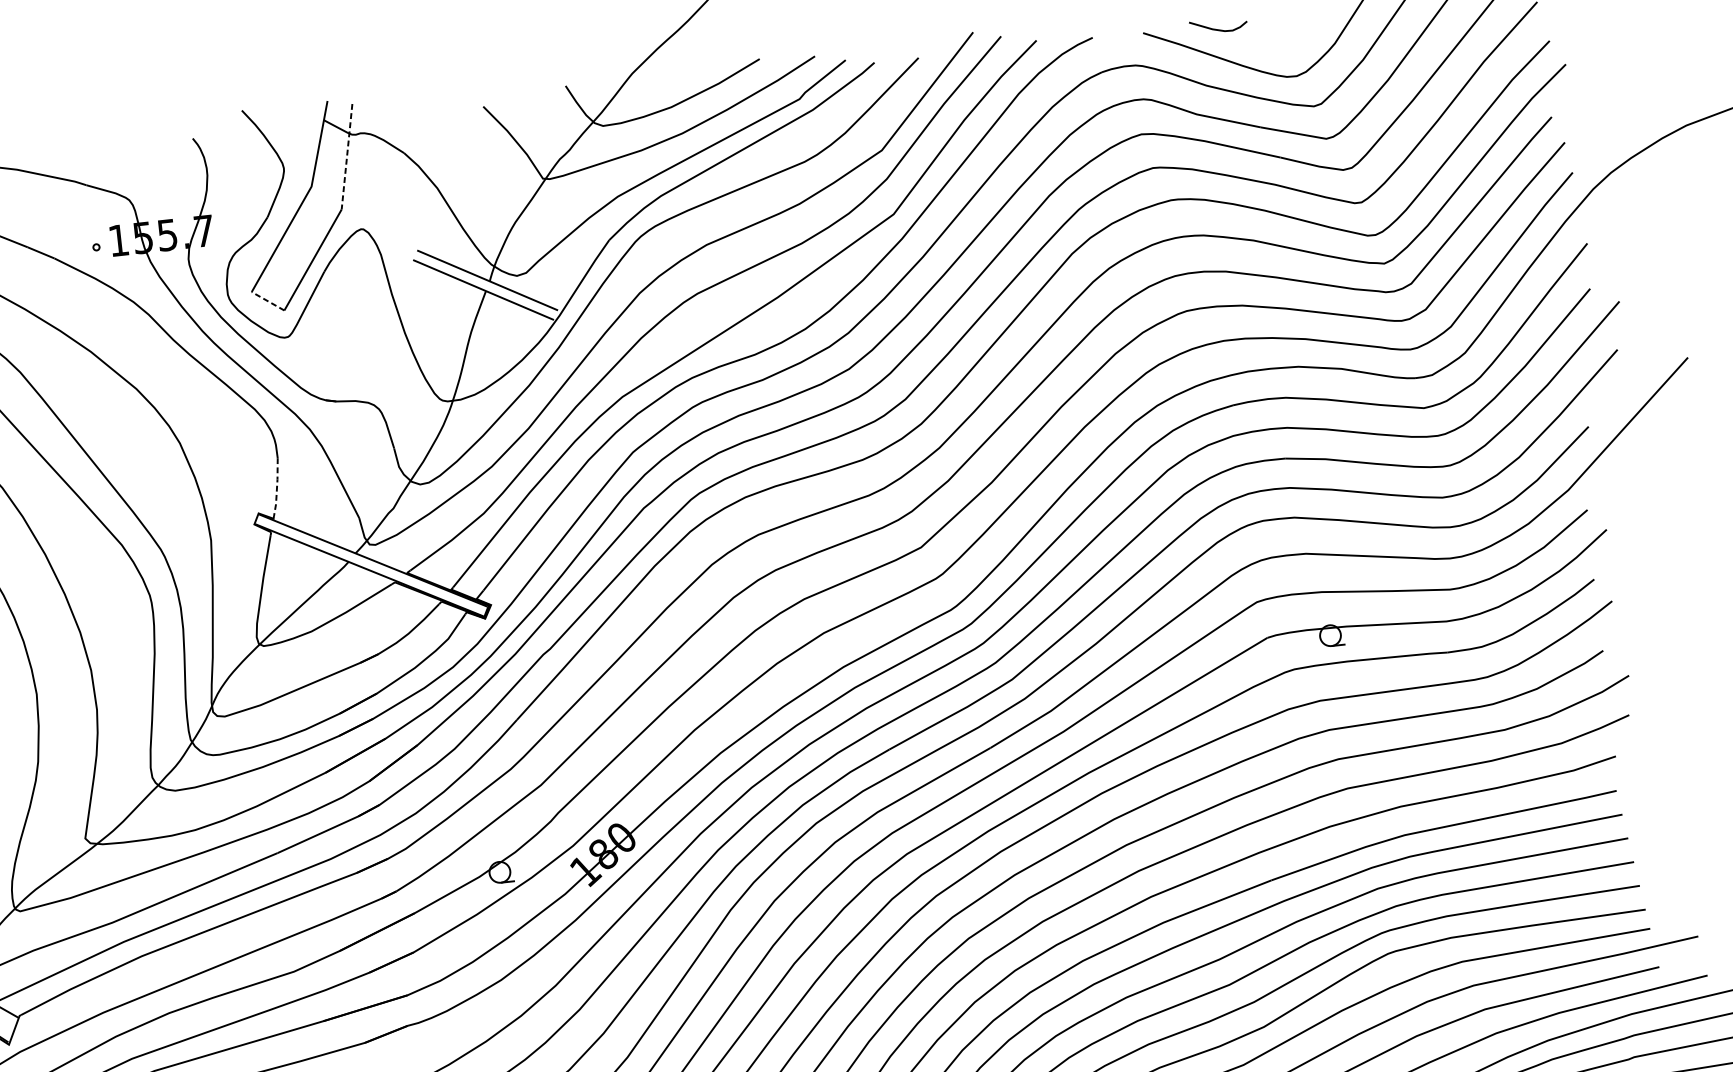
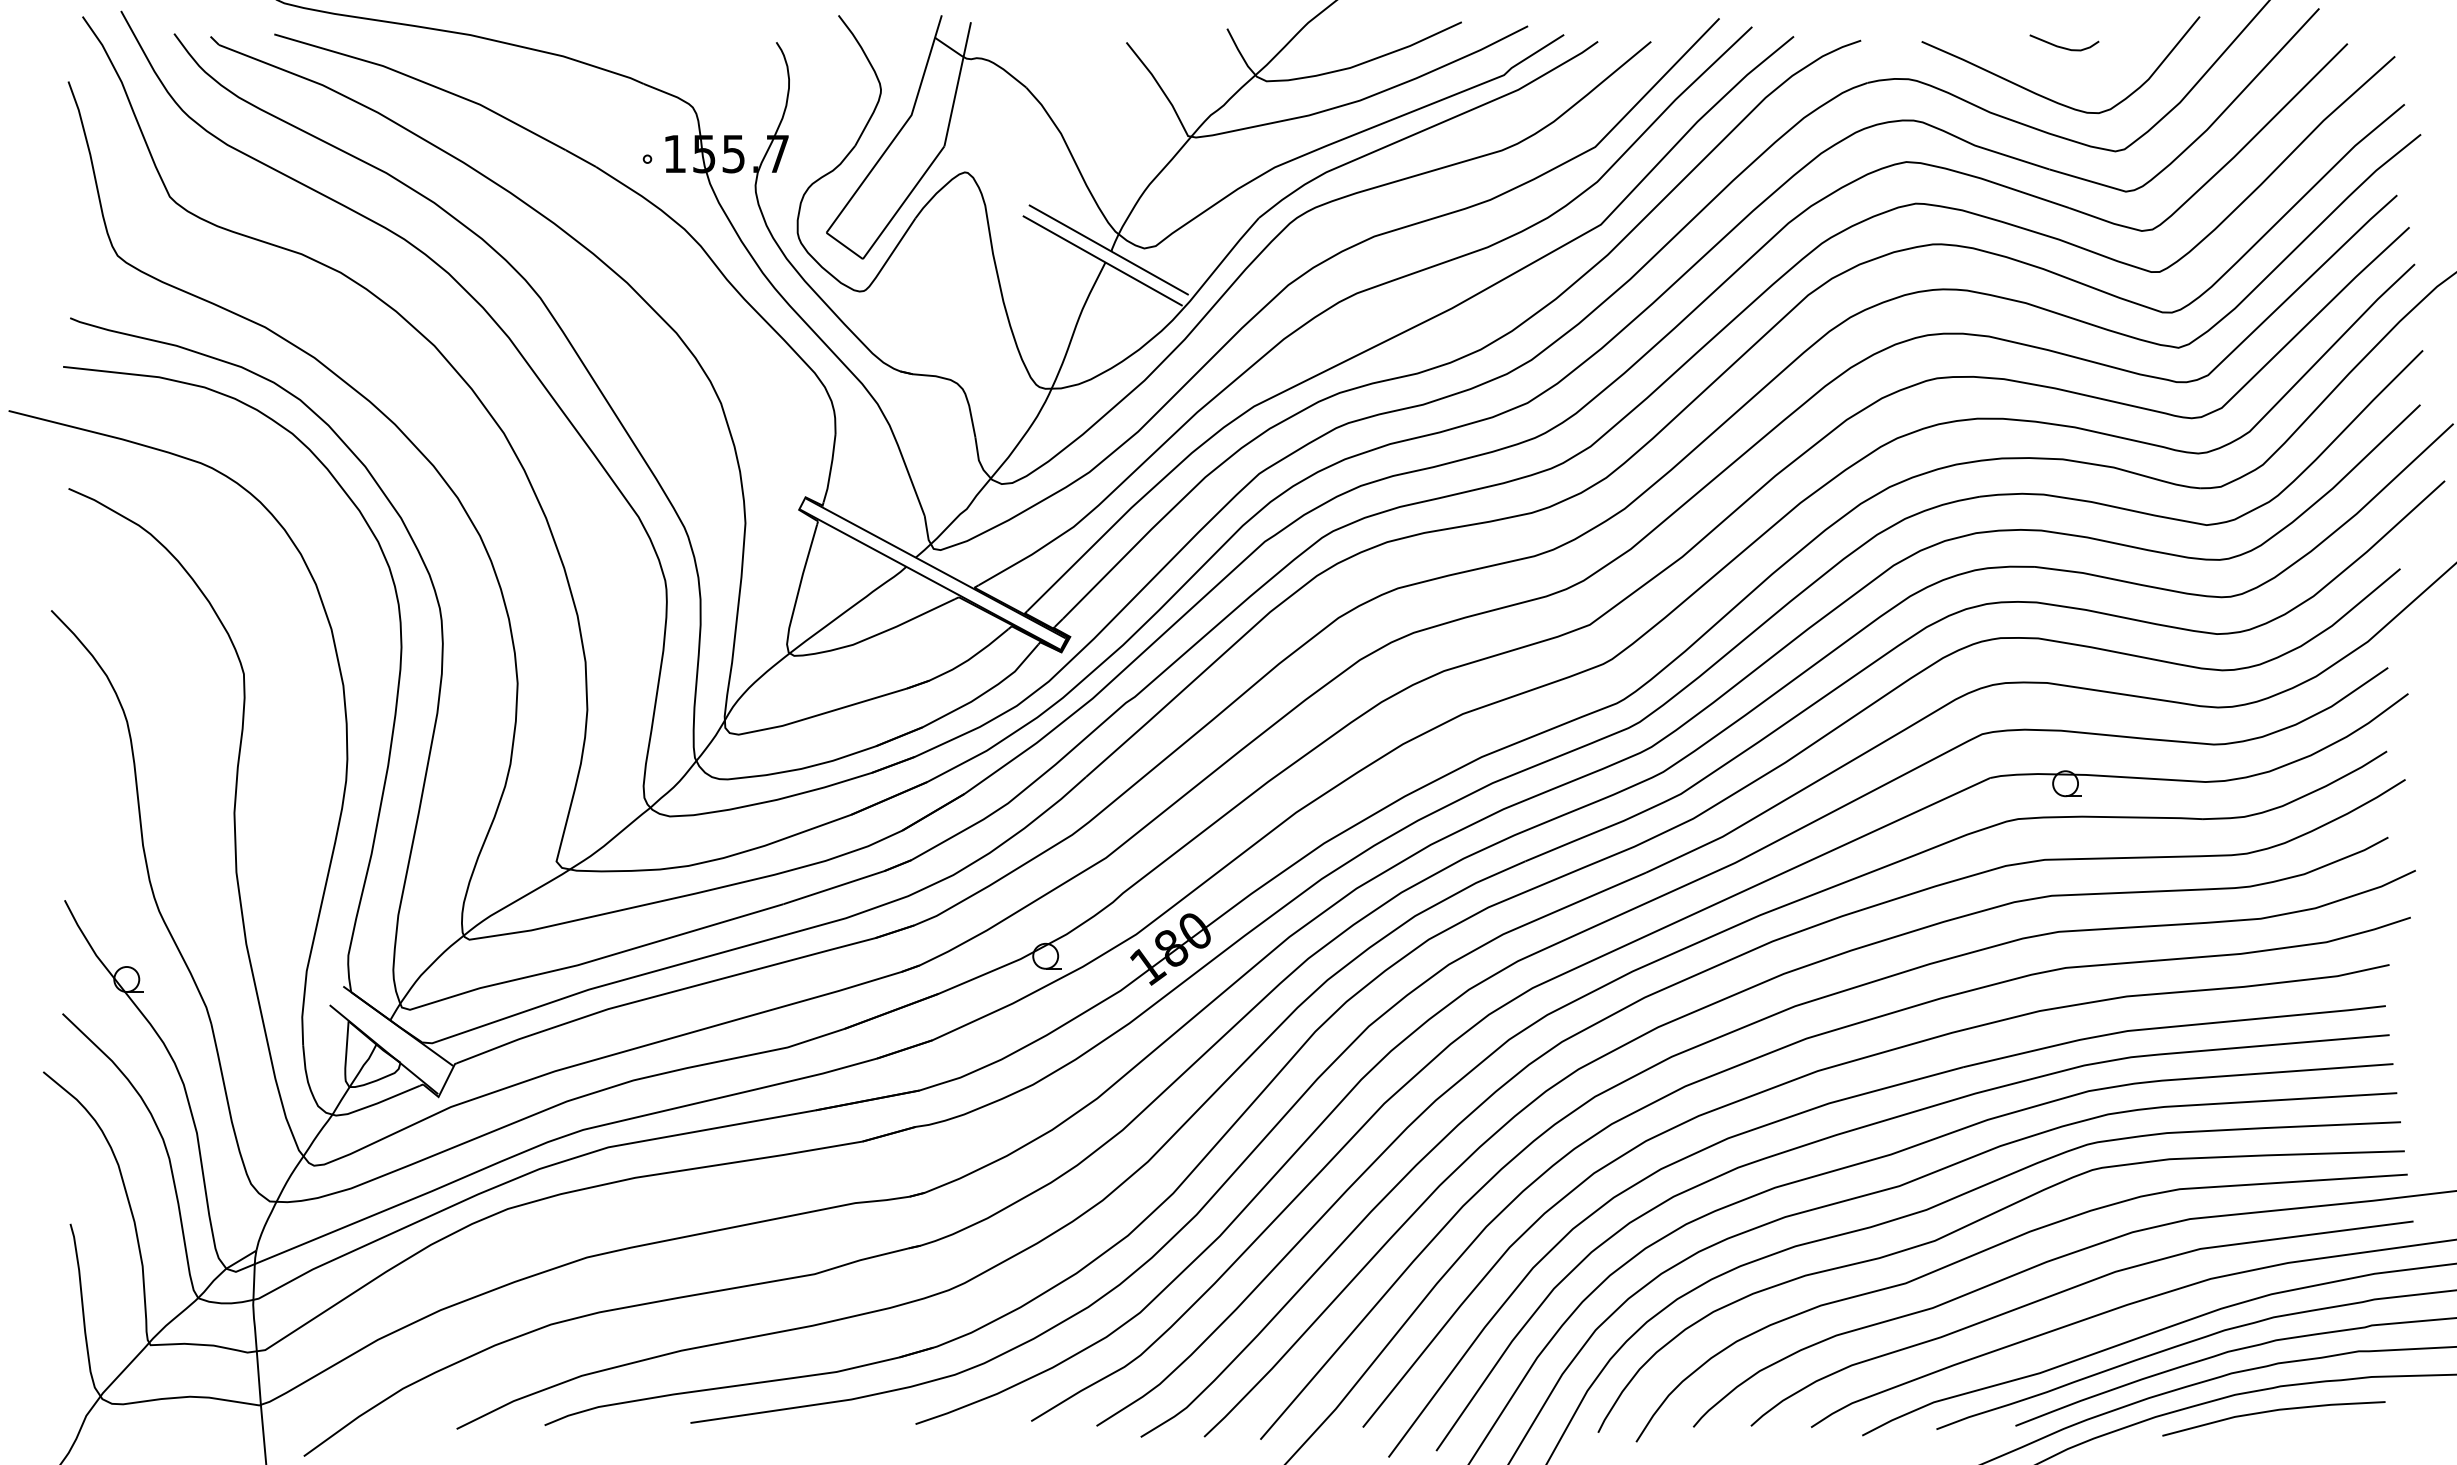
curve: (1217, 28) -> (2062, 46), moved
line: (346, 156) -> (957, 84), dashed -> solid
line: (267, 300) -> (844, 245), dashed -> solid
line: (276, 488) -> (830, 469), dashed -> solid

